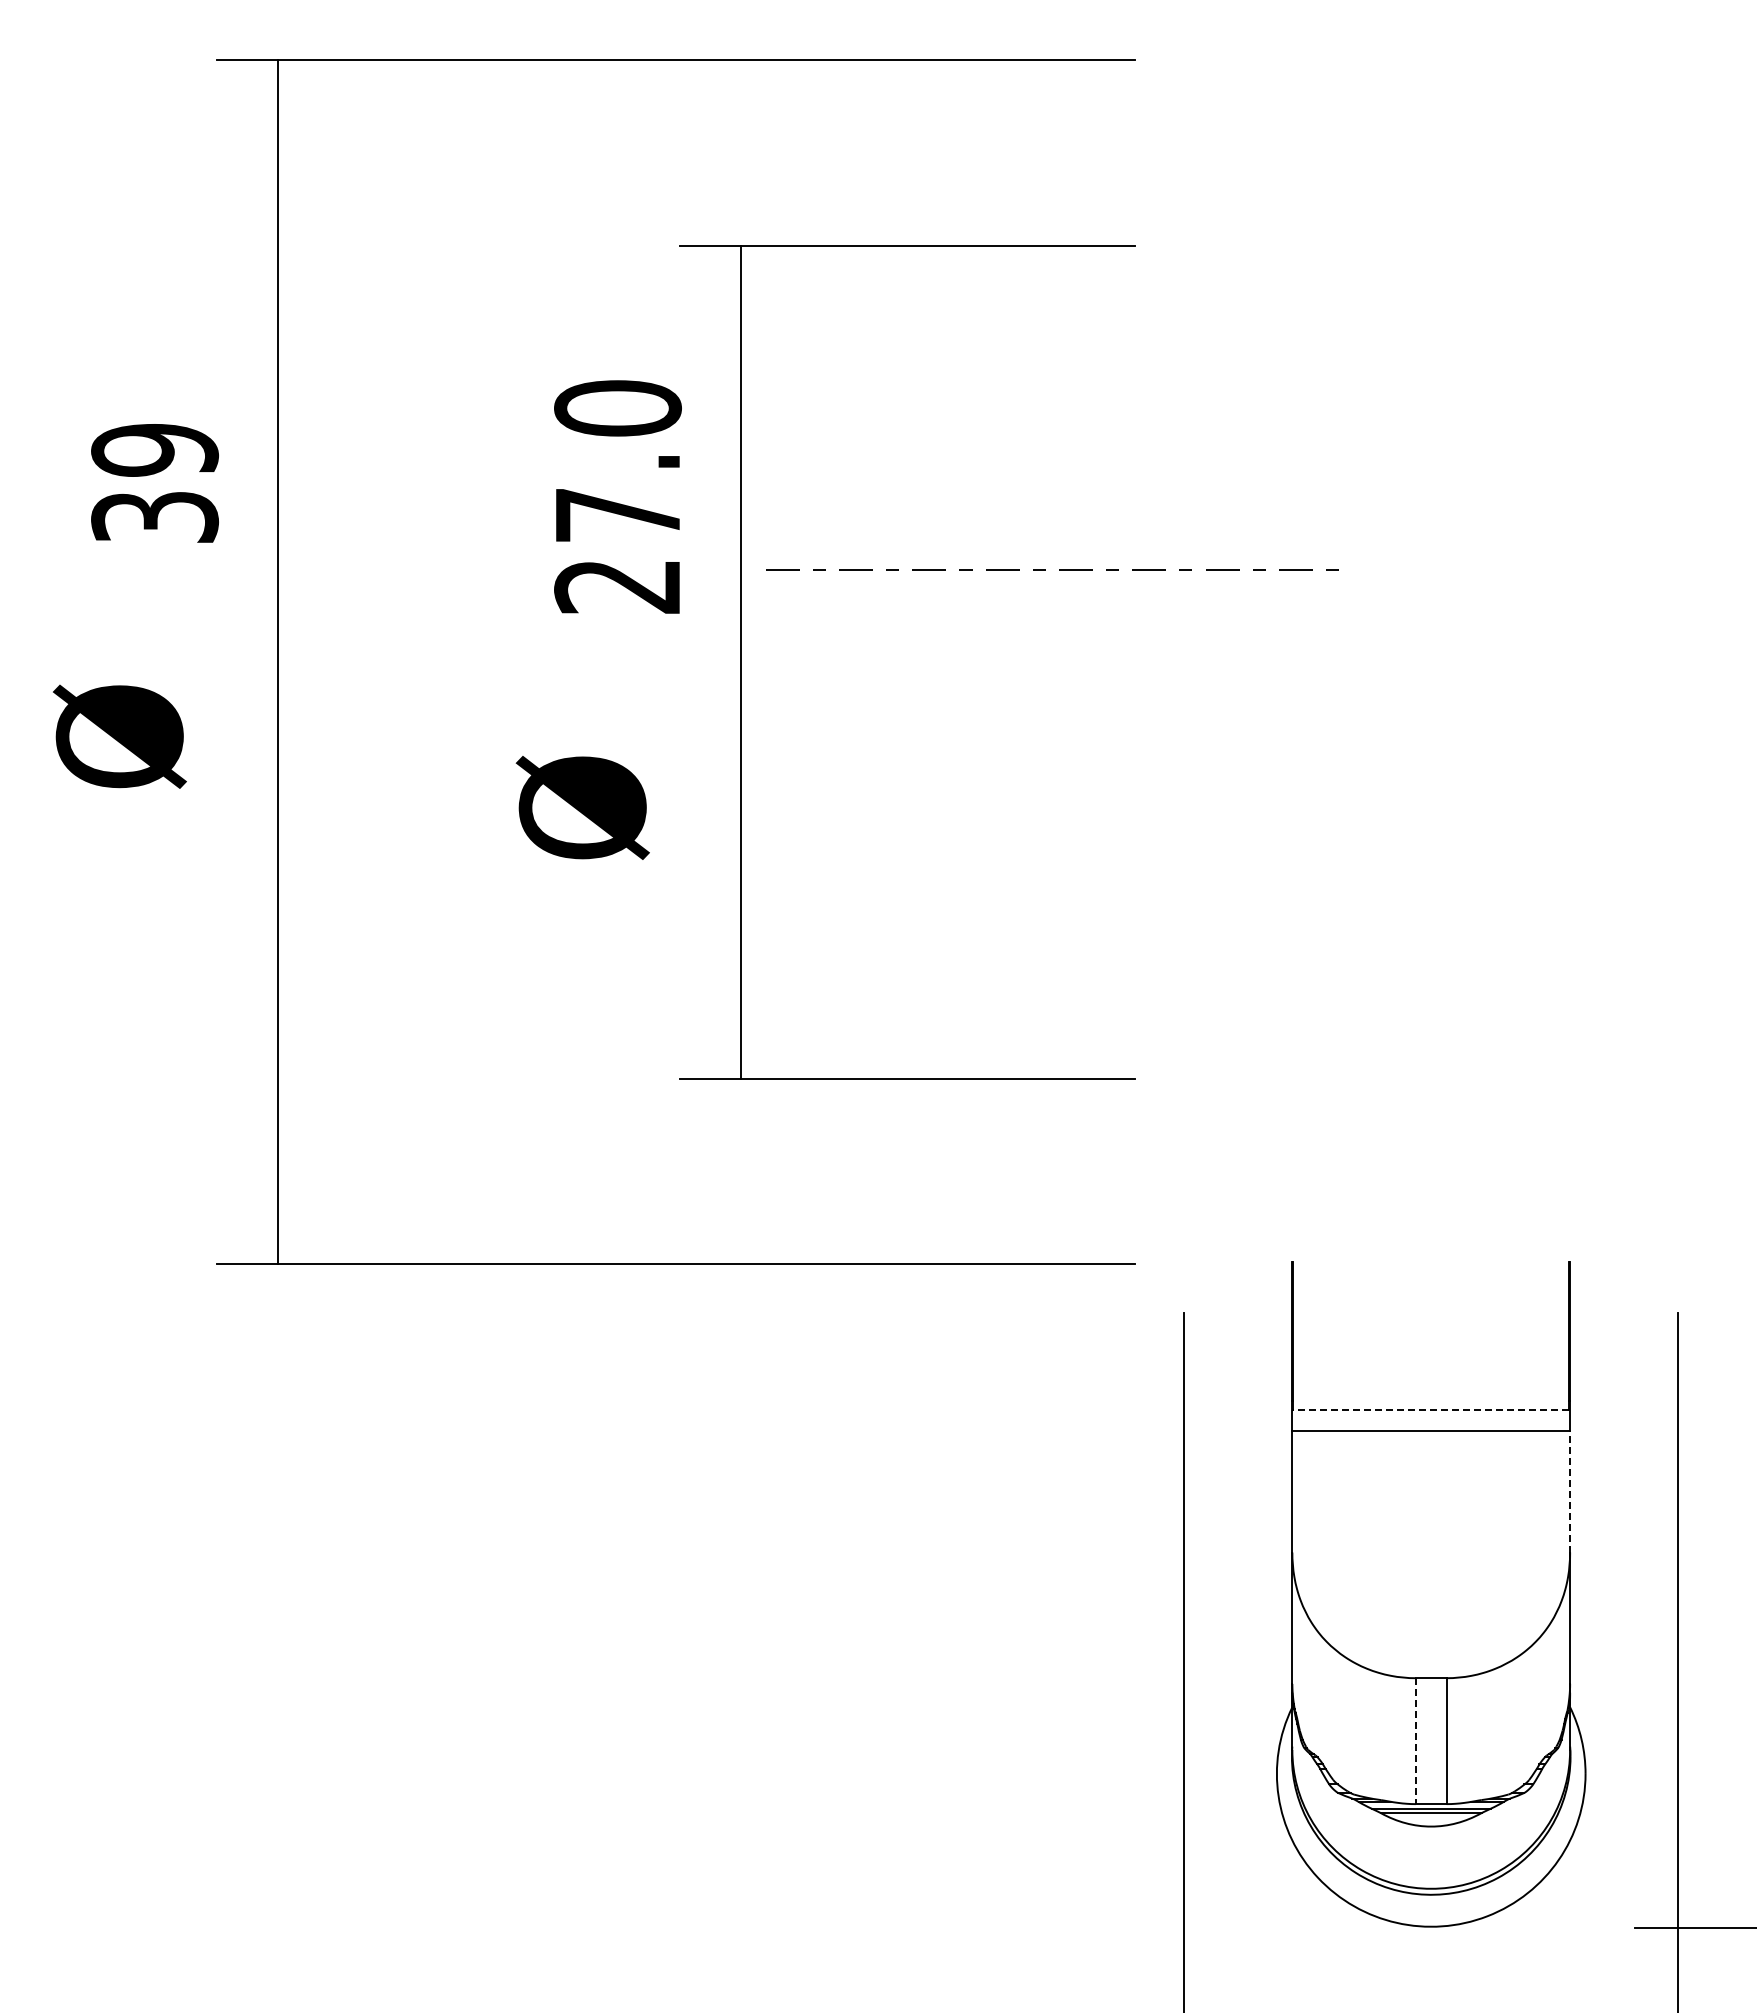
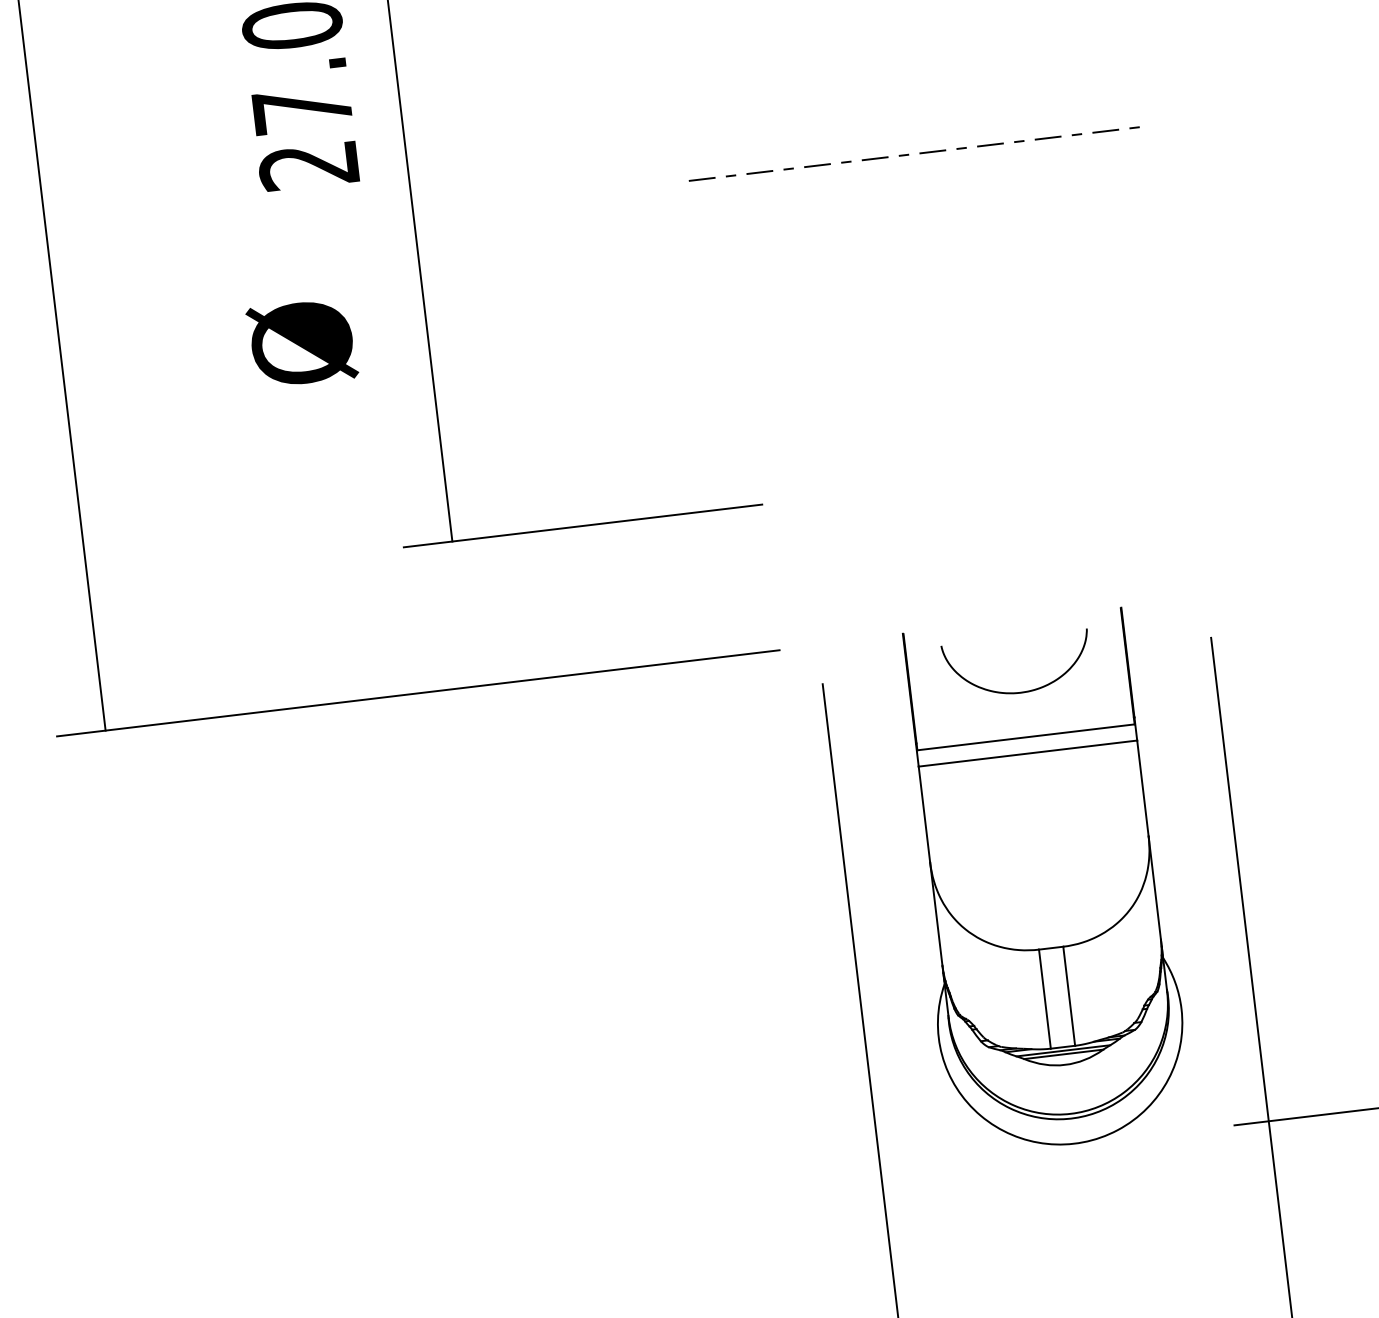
line: (1045, 569) -> (908, 154), moved
curve: (1430, 1352) -> (1020, 692), added
line: (1430, 1410) -> (1025, 737), dashed -> solid
line: (1570, 1491) -> (1143, 788), dashed -> solid
line: (1415, 1741) -> (1044, 999), dashed -> solid

